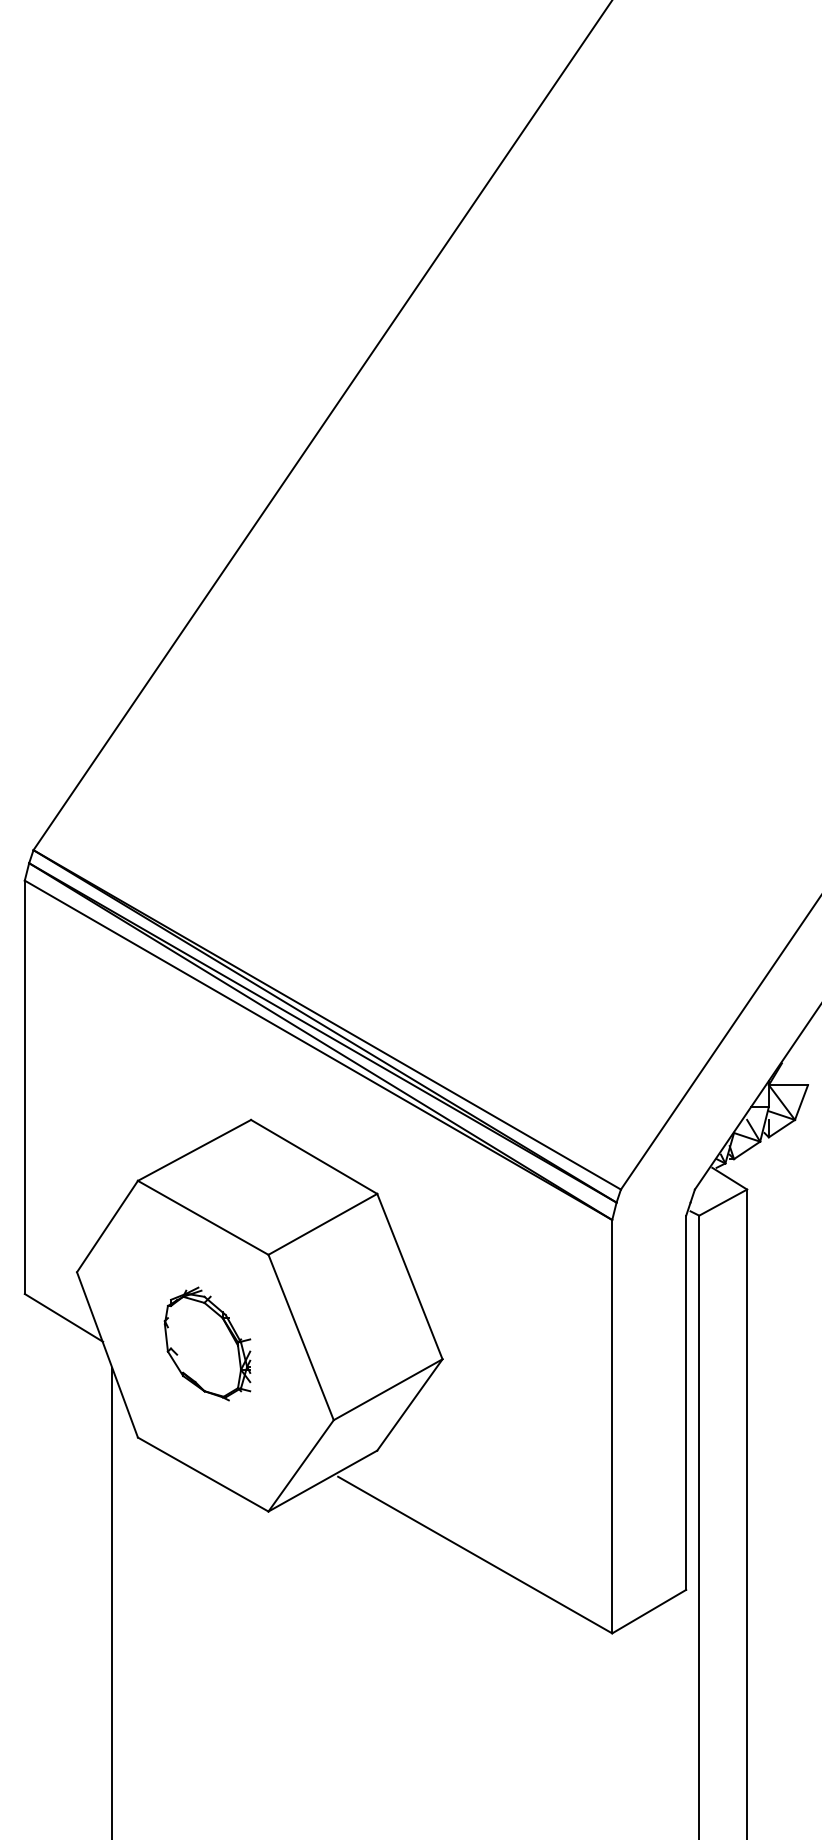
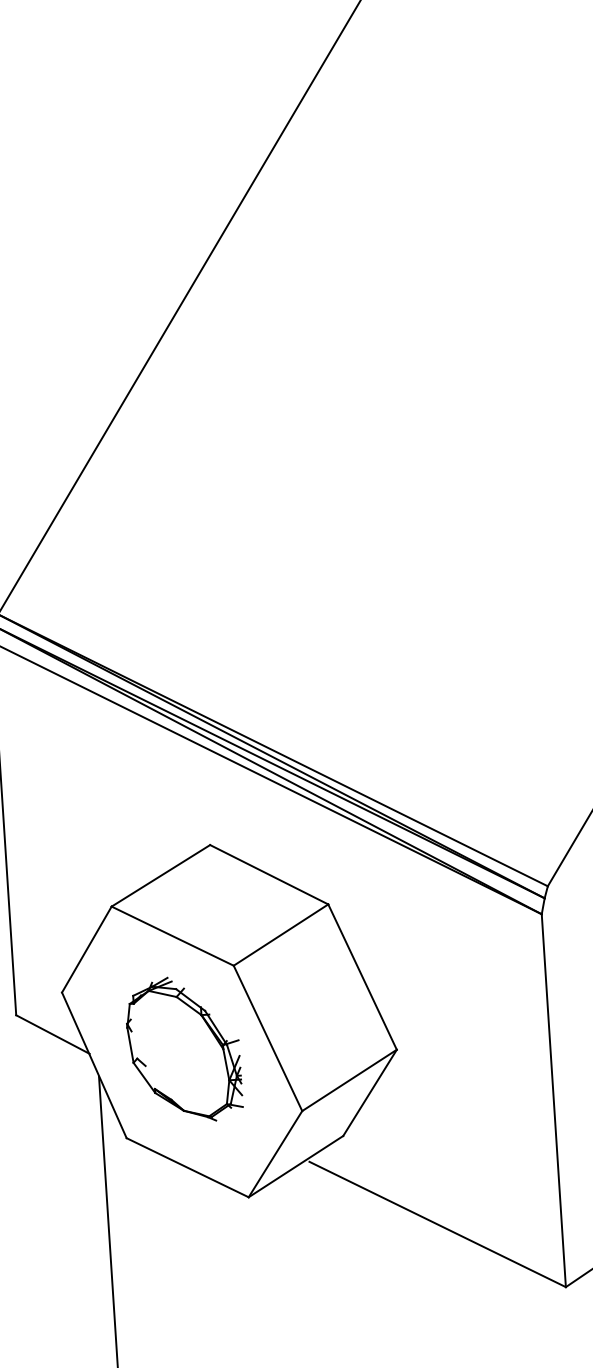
part: (207, 1343) -> (183, 1049), size x1.43

